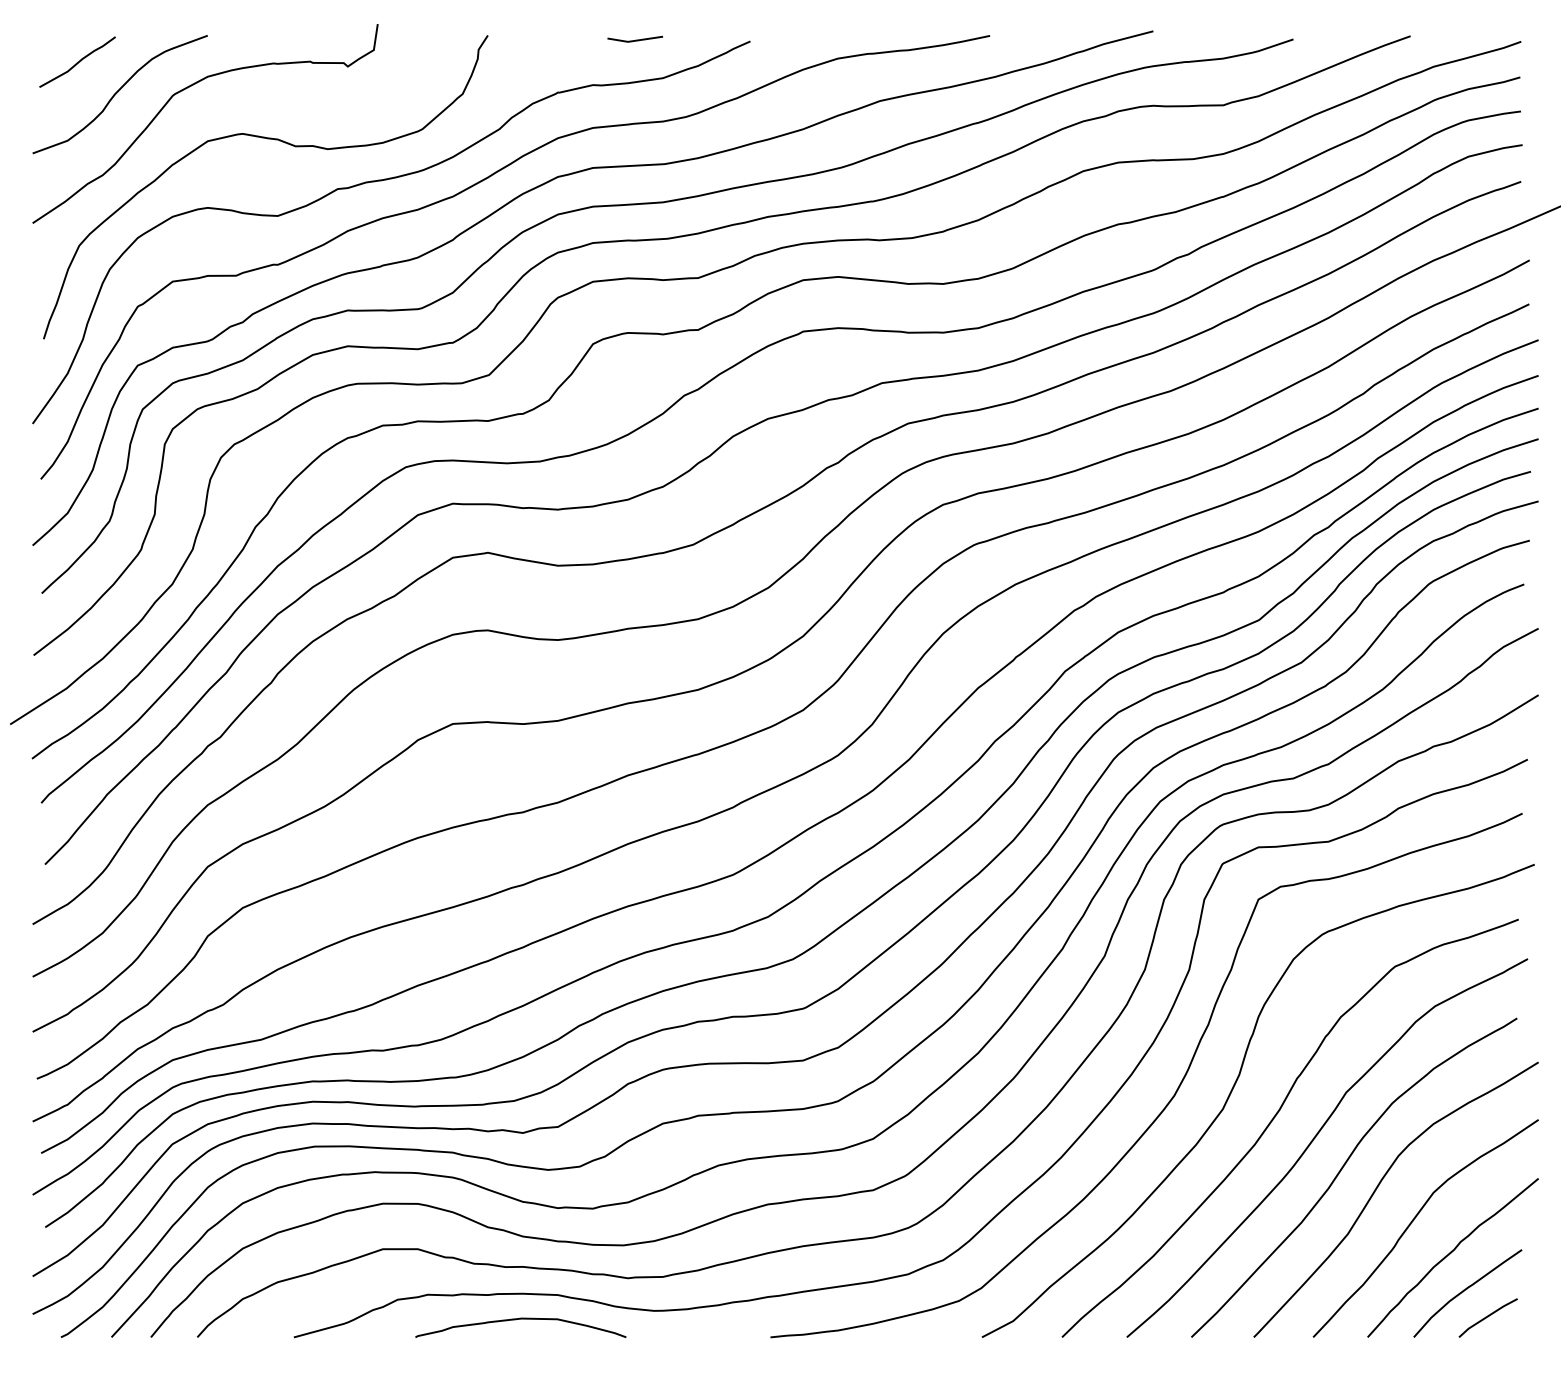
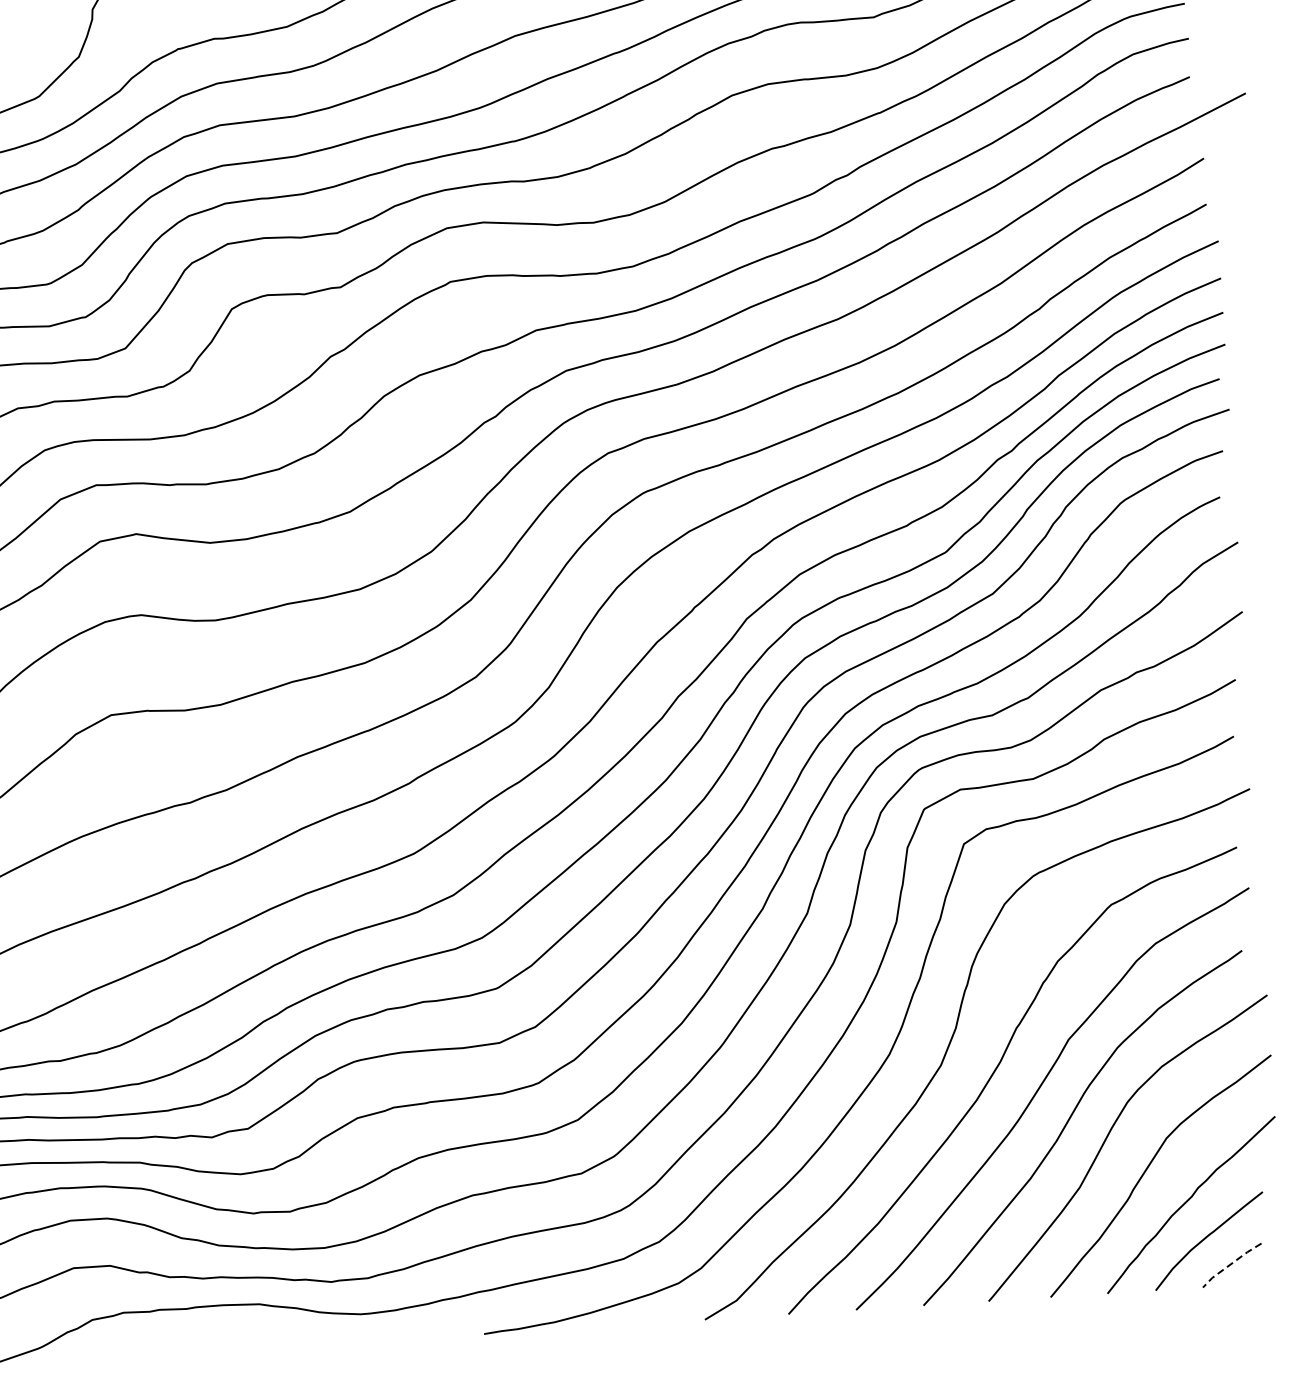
line: (1486, 1317) -> (1230, 1264), solid -> dashed
curve: (520, 1319) -> (221, 1332), removed

